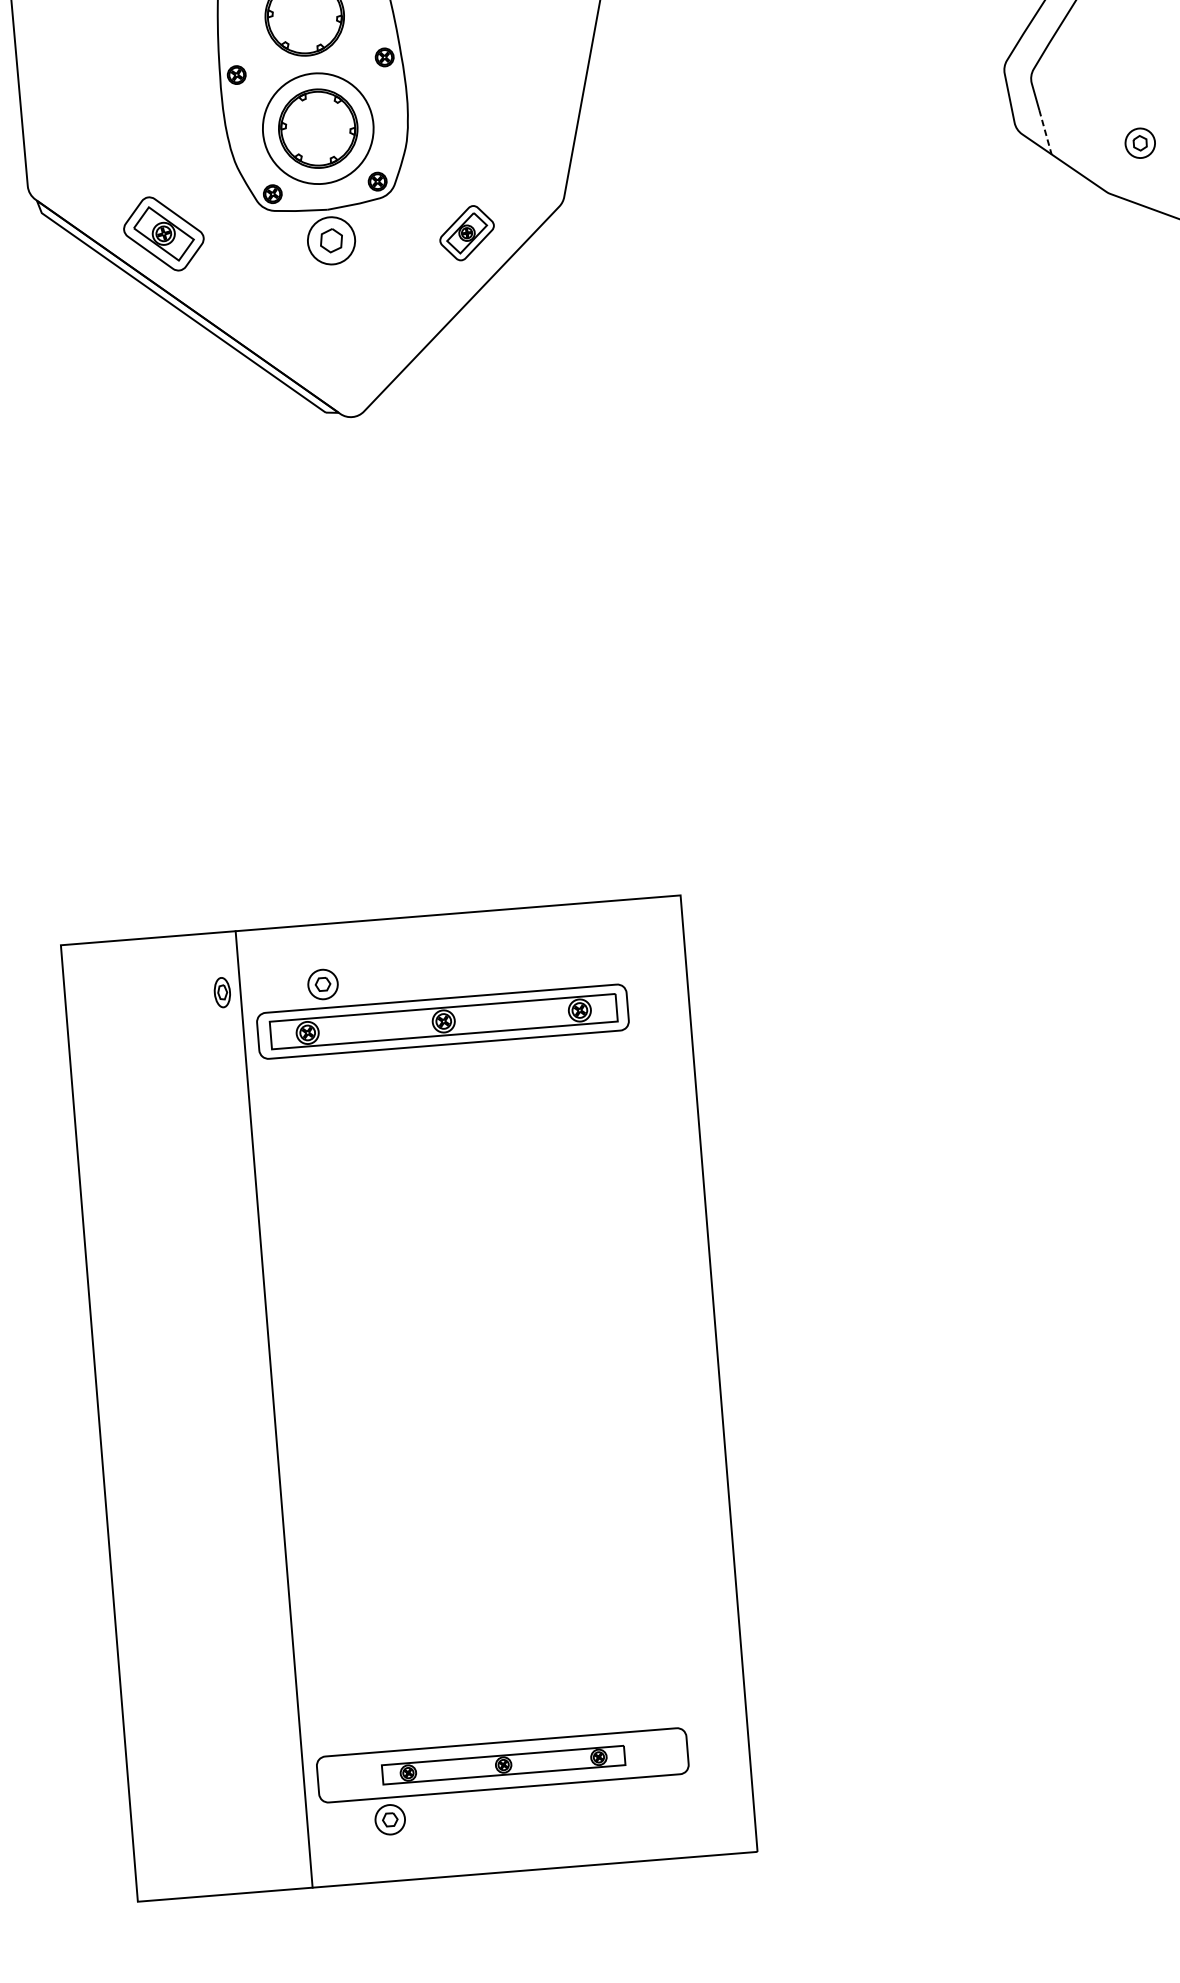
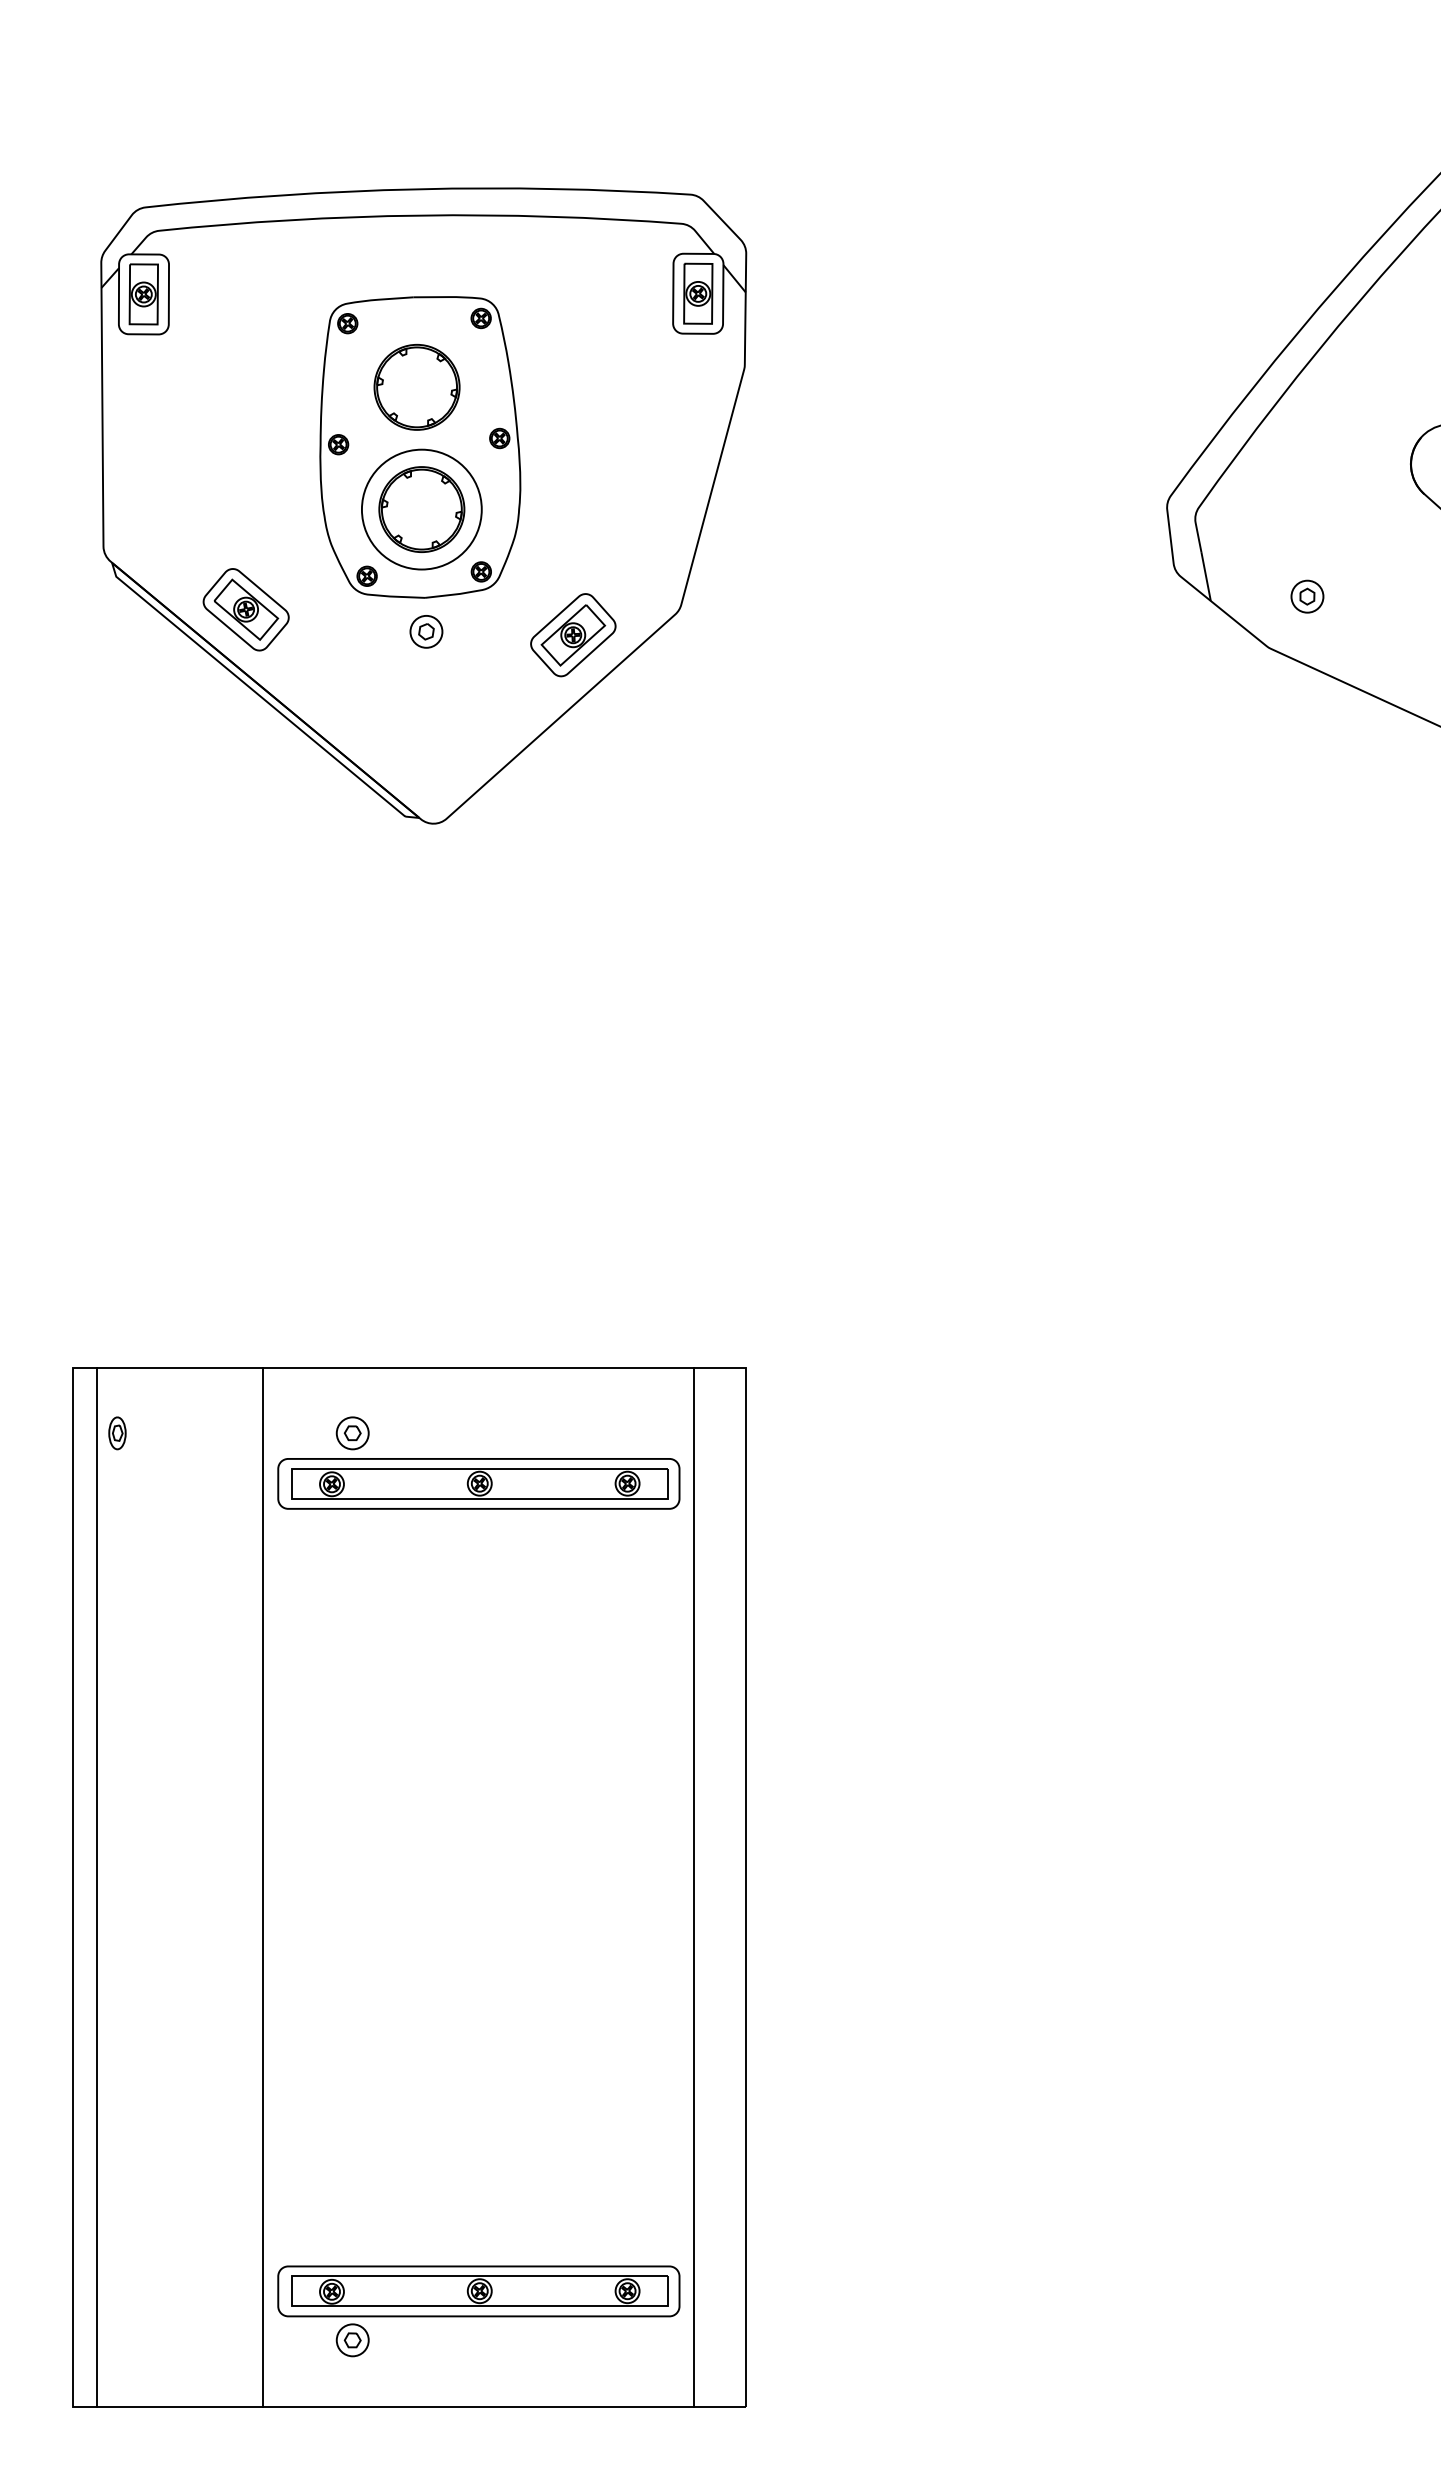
line: (1045, 132) -> (1206, 576), dashed -> solid
part: (467, 233) -> (573, 635), size x1.43
part: (331, 240) -> (426, 631), size x0.62
part: (222, 992) -> (117, 1433), moved
line: (671, 1377) -> (694, 1887), added
line: (120, 1421) -> (96, 1887), added
part: (503, 1764) -> (479, 2290), size x1.43

